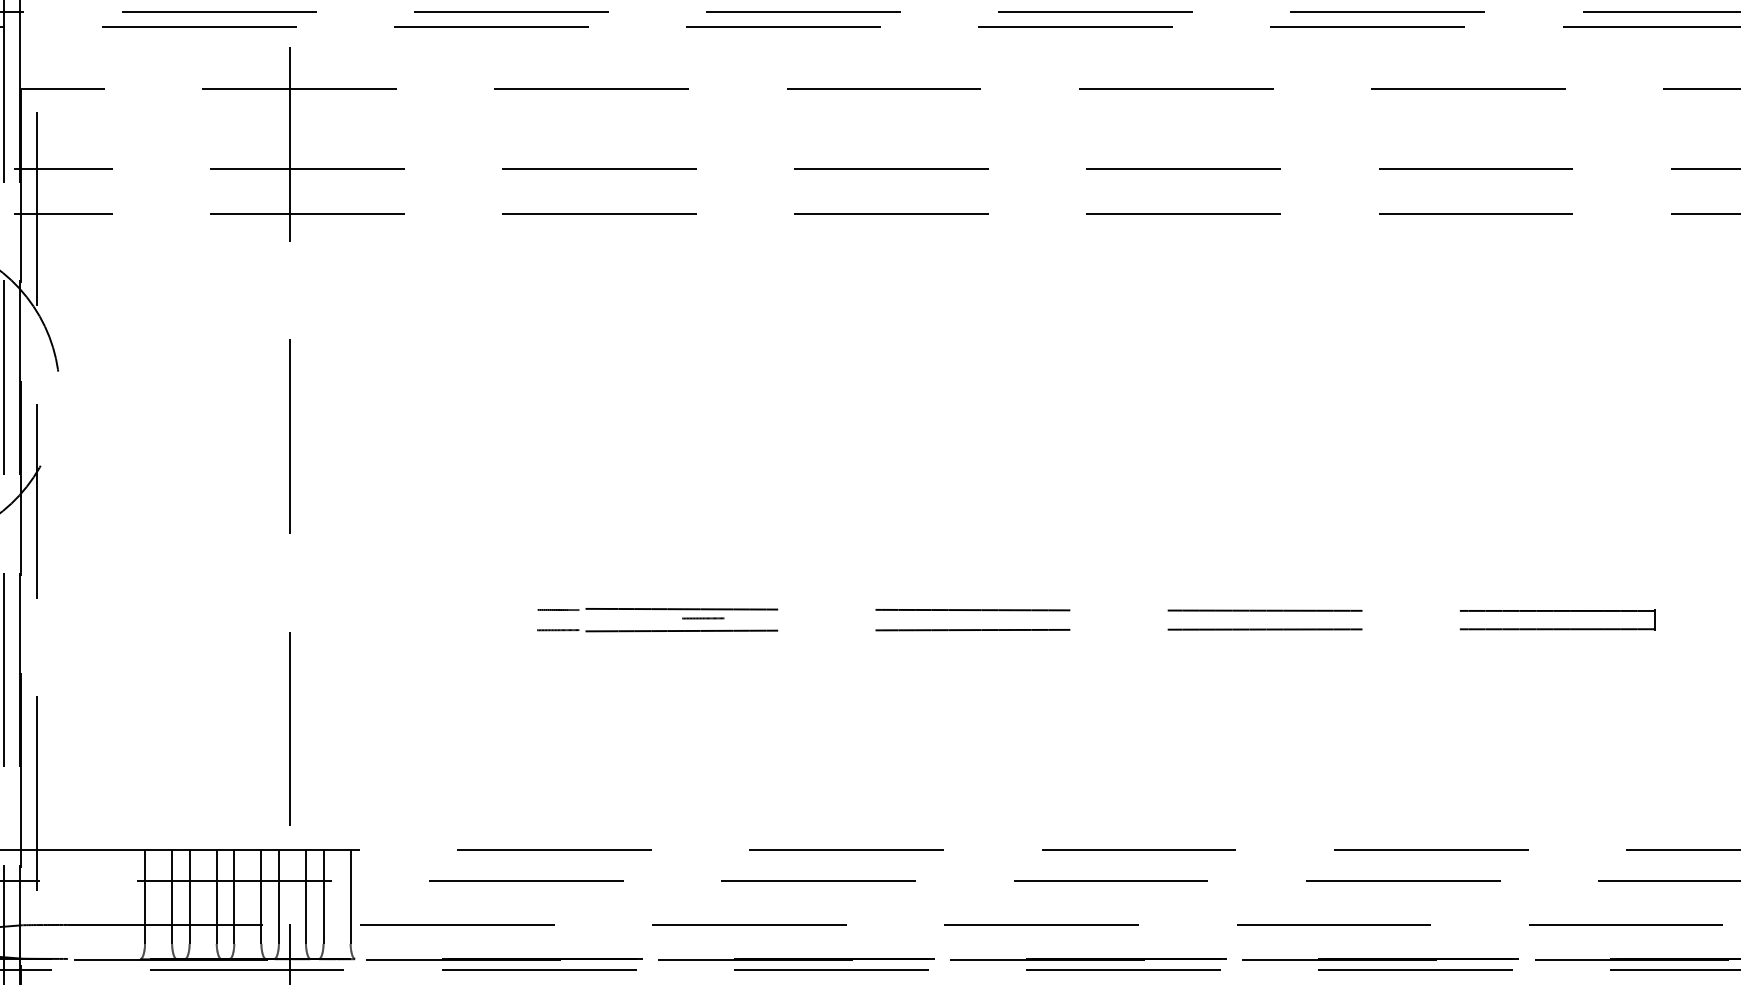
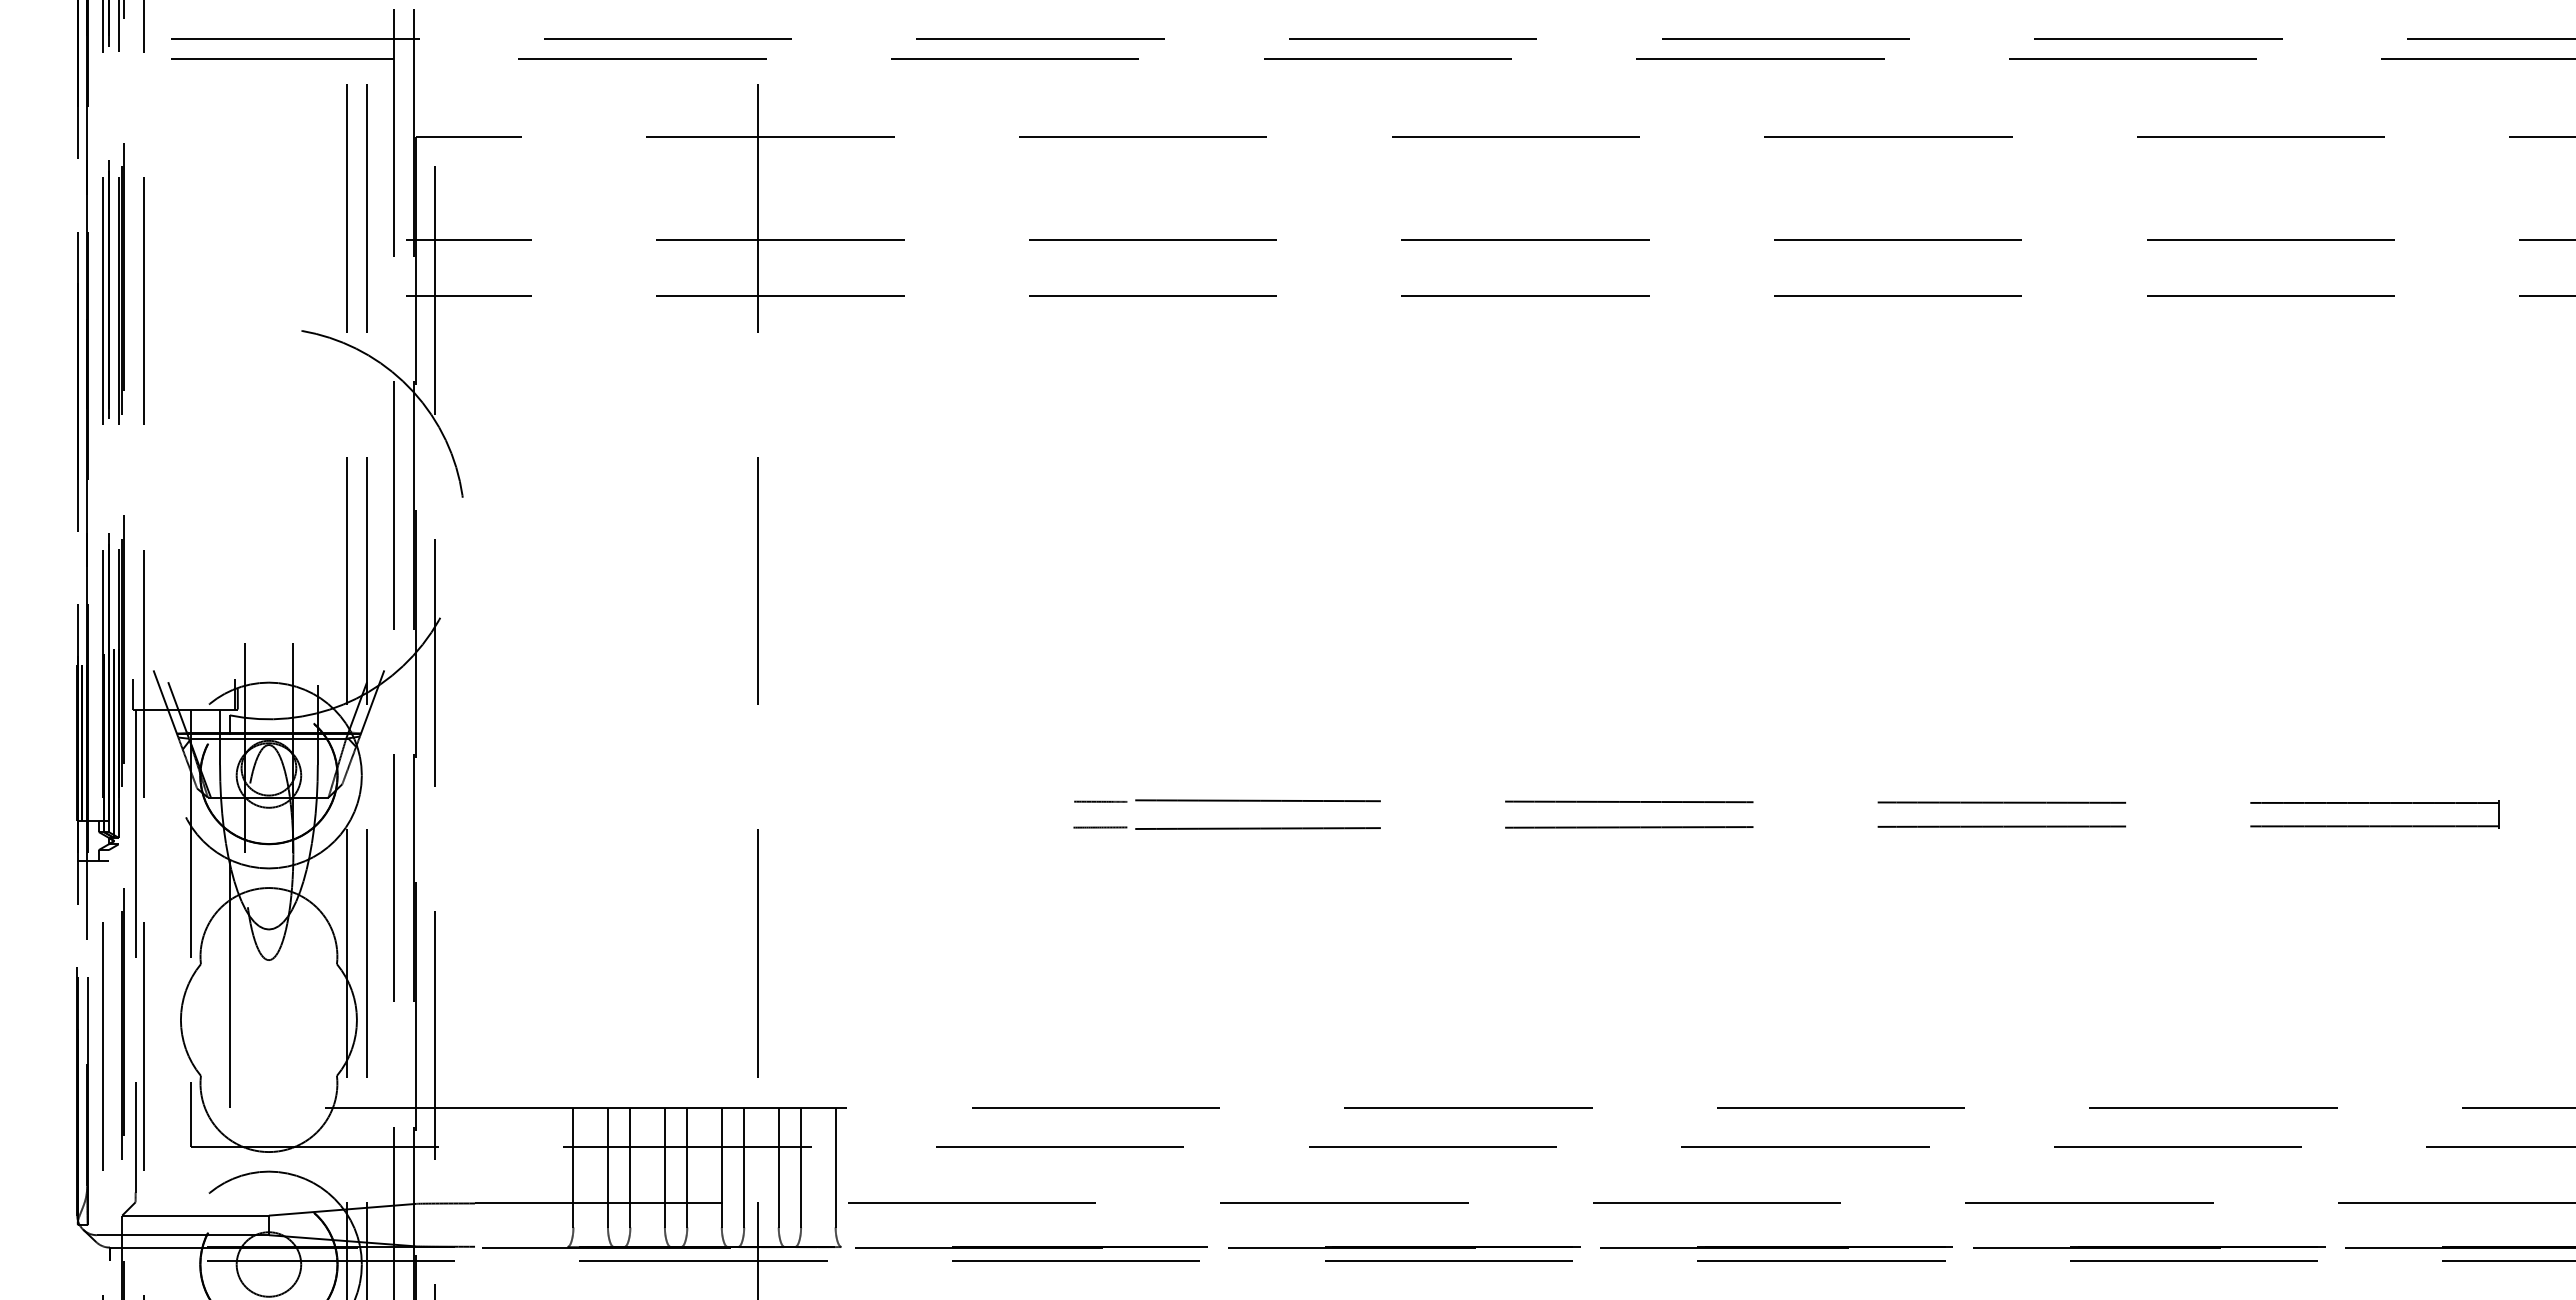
line: (703, 618) -> (1285, 812), removed

